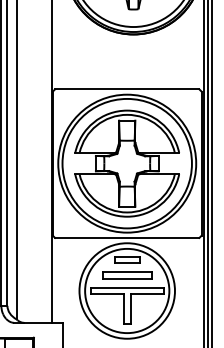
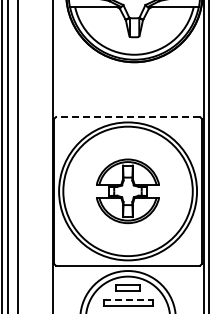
line: (126, 89) -> (127, 117), solid -> dashed
part: (126, 163) -> (127, 191), size x0.6
line: (127, 272) -> (128, 300), solid -> dashed

